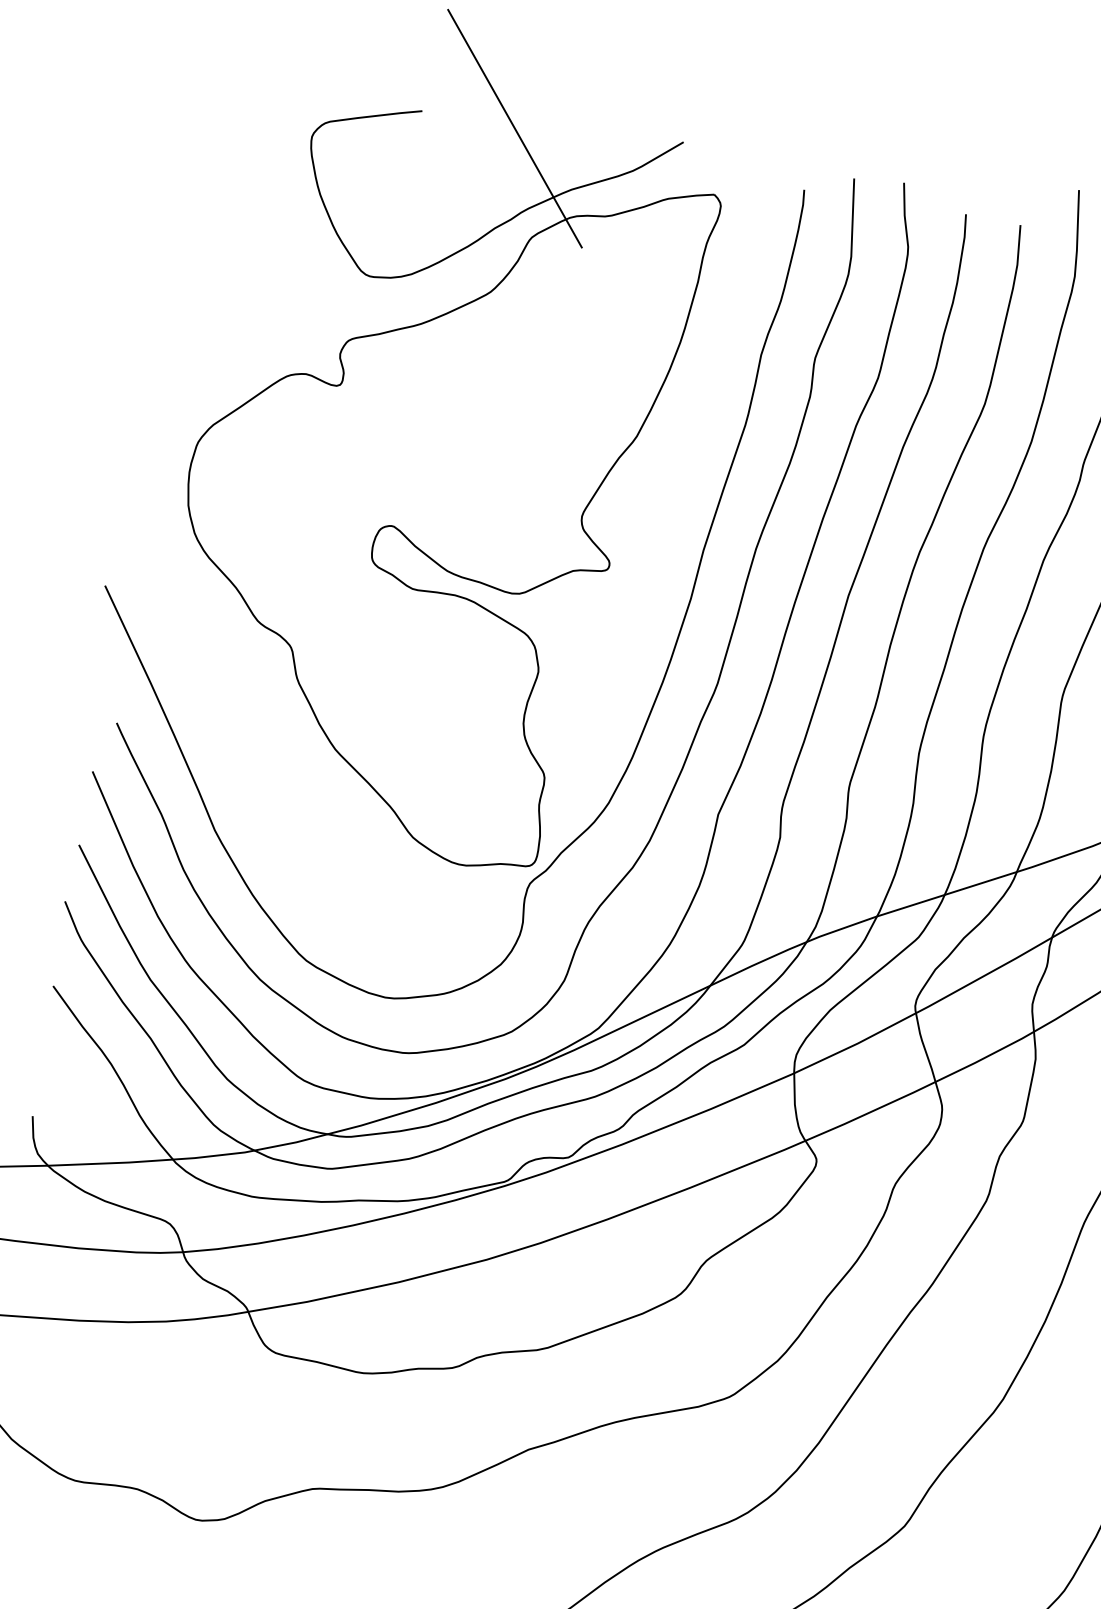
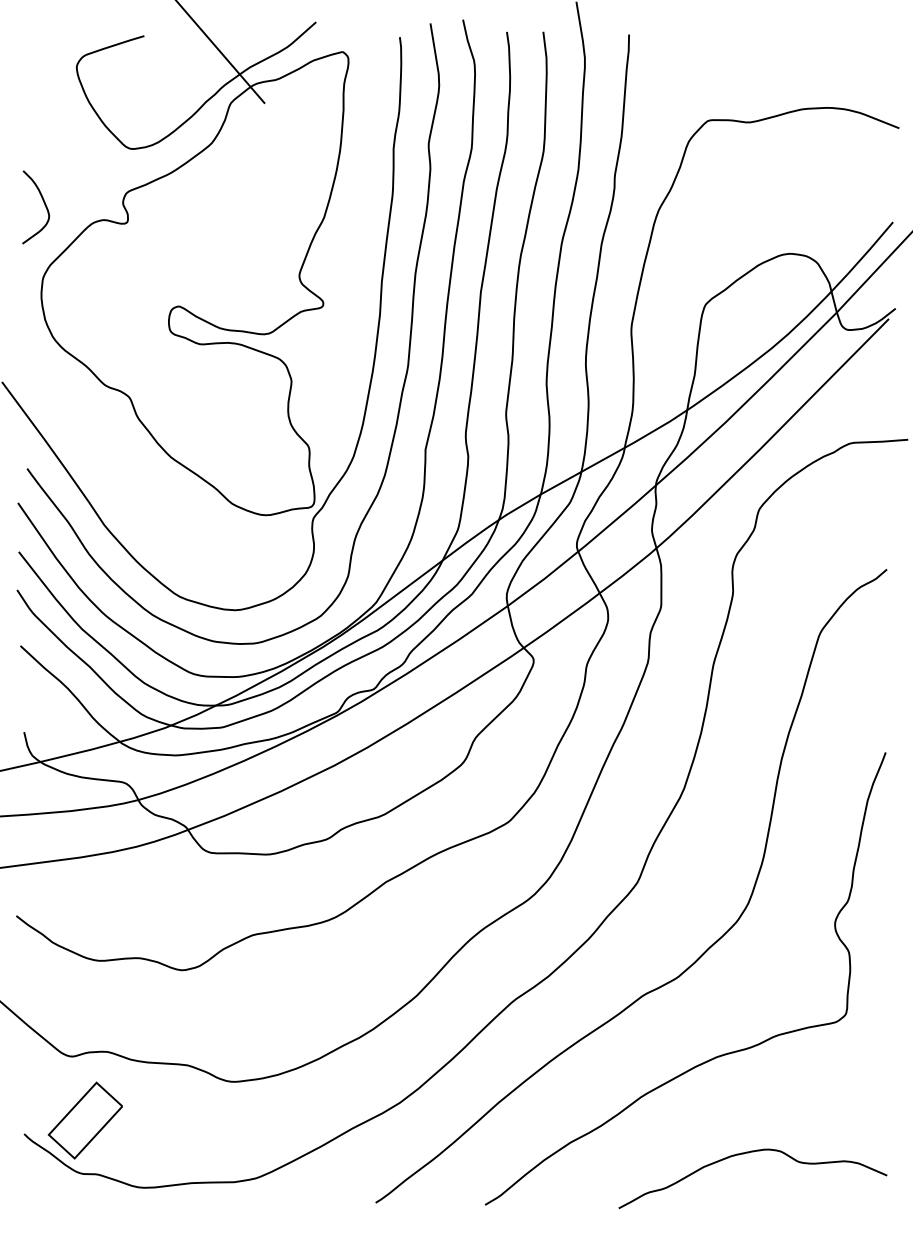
curve: (221, 334) -> (44, 205), added

